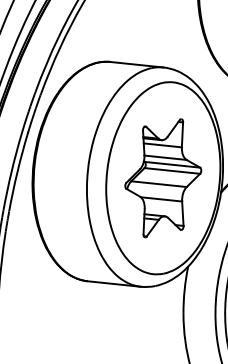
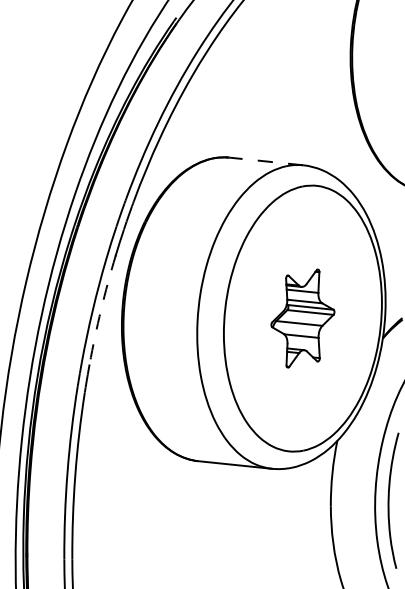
line: (136, 64) -> (265, 161), solid -> dashed
arc: (17, 171) -> (101, 309), solid -> dashed
part: (163, 178) -> (302, 318), size x0.6

